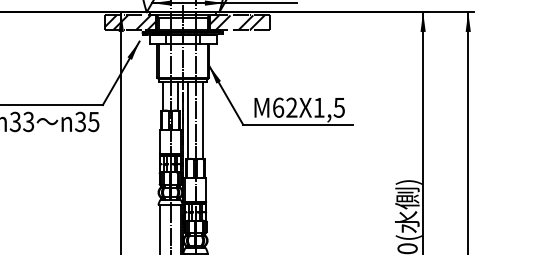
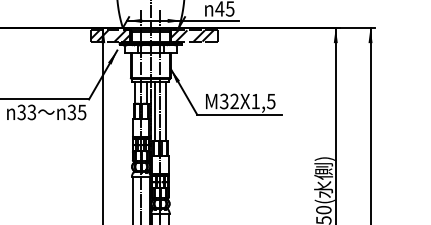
text: (278, 107) -> (224, 101), M62X1,5 -> M32X1,5

